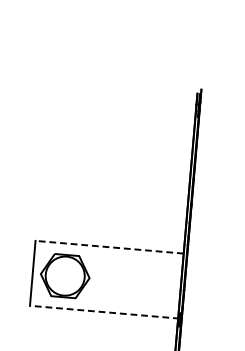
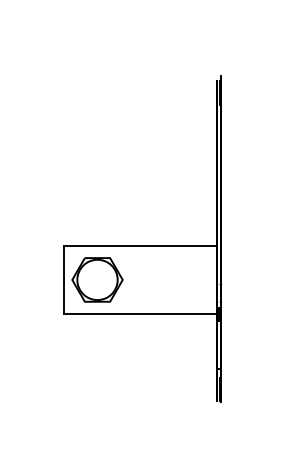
line: (109, 247) -> (140, 246), dashed -> solid
line: (104, 312) -> (141, 313), dashed -> solid

